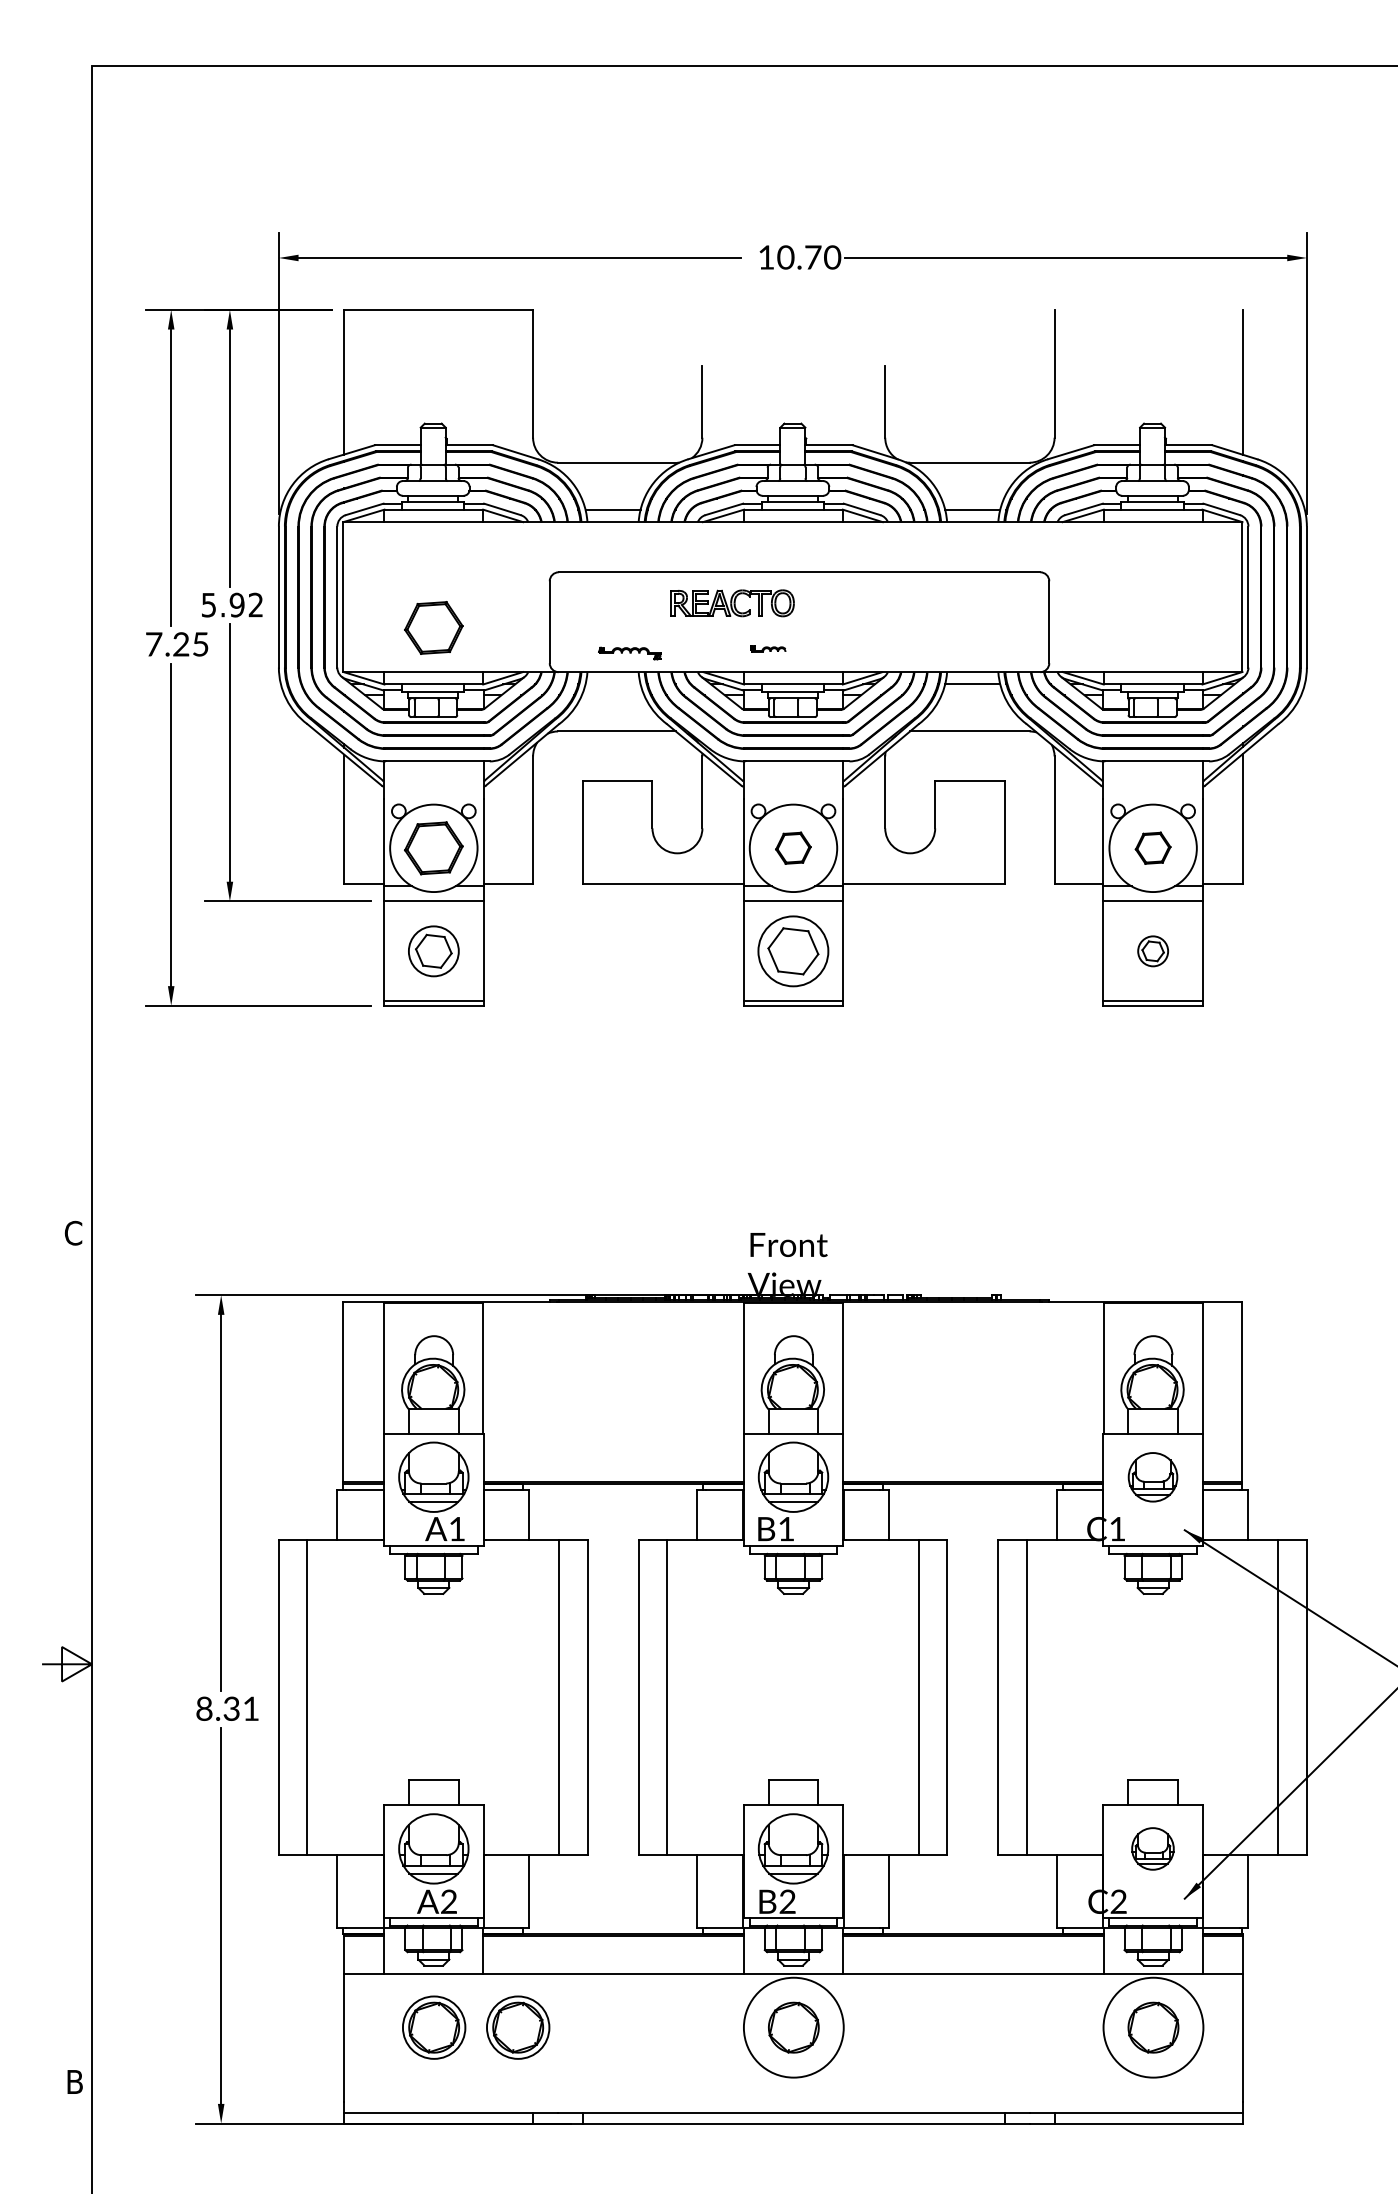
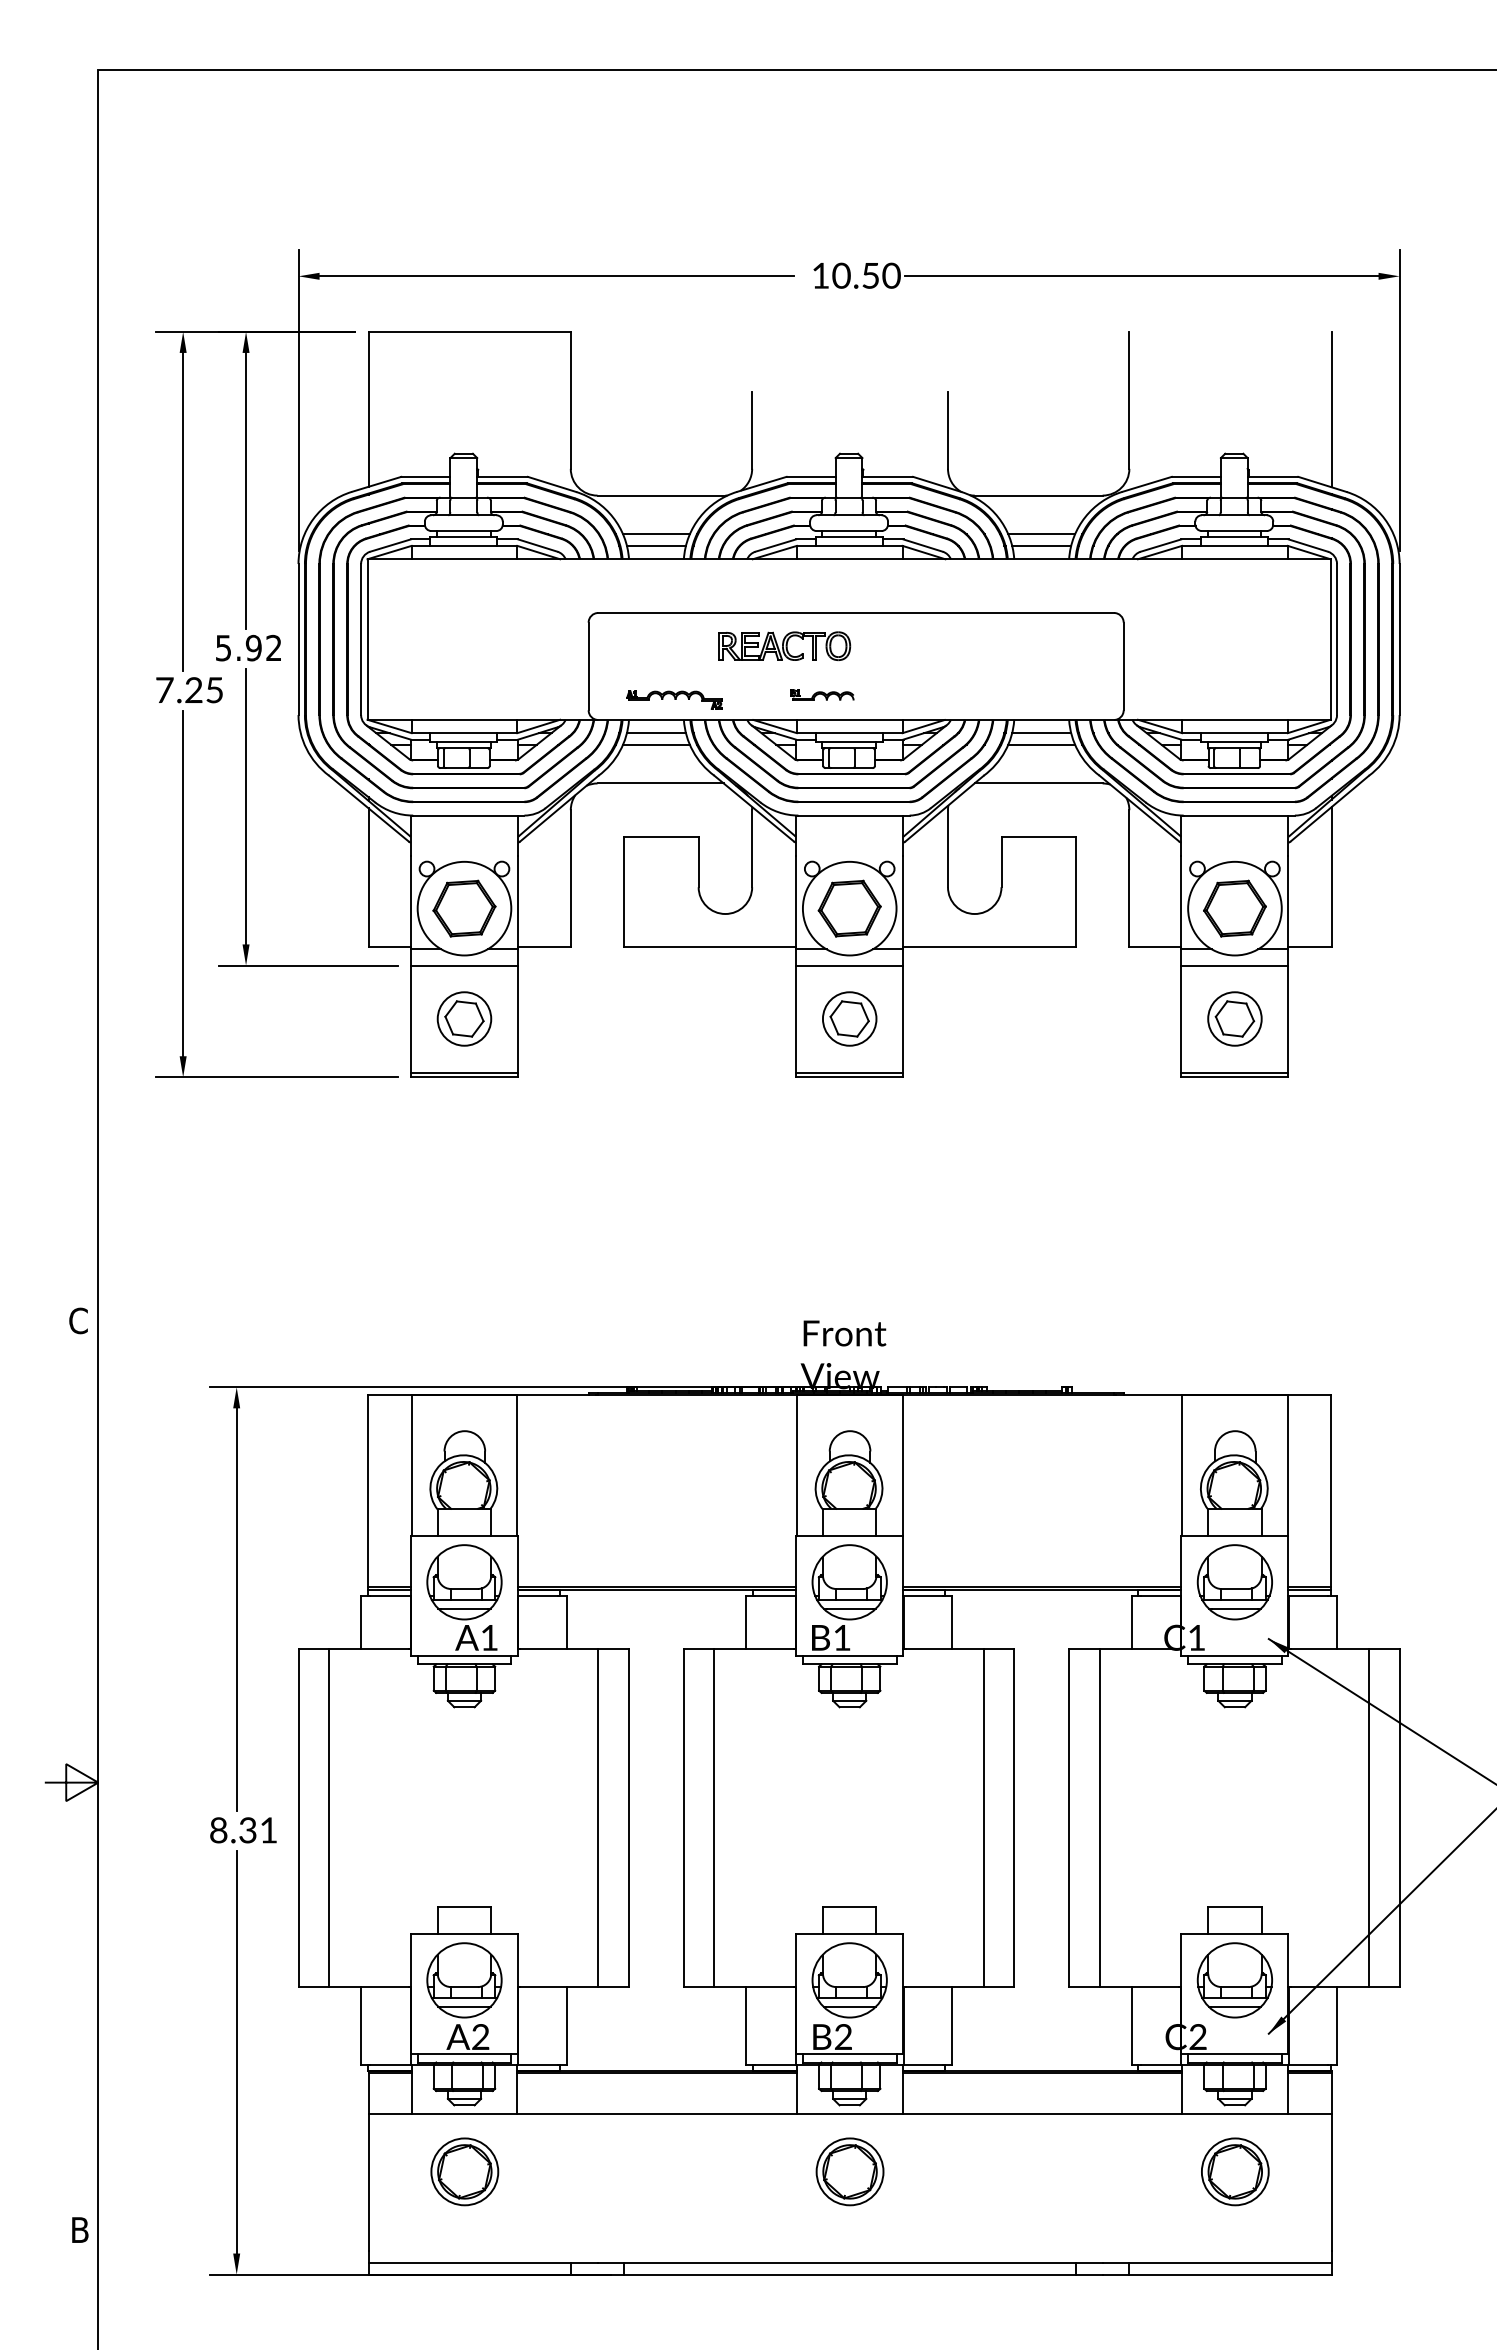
text: (812, 257) -> (870, 275), 10.70 -> 10.50
line: (613, 499) -> (656, 534), added
line: (972, 499) -> (1041, 534), added
part: (433, 627) -> (464, 672), removed
part: (768, 648) -> (822, 694), size x1.67
part: (629, 653) -> (674, 699), size x1.43
line: (612, 684) -> (655, 733), added
line: (613, 695) -> (656, 744), added
line: (972, 695) -> (1041, 744), added
part: (793, 848) -> (849, 908), size x1.67
part: (1152, 848) -> (1234, 908), size x1.67
part: (793, 950) -> (849, 1018), size x0.71
part: (1152, 950) -> (1234, 1018), size x1.67
part: (1152, 1477) -> (1234, 1582), size x1.43
part: (1152, 1849) -> (1234, 1980), size x1.67
part: (517, 2027) -> (554, 2171), removed
circle: (793, 2027) -> (849, 2171), size x0.62
circle: (1152, 2027) -> (1234, 2171), size x0.62

